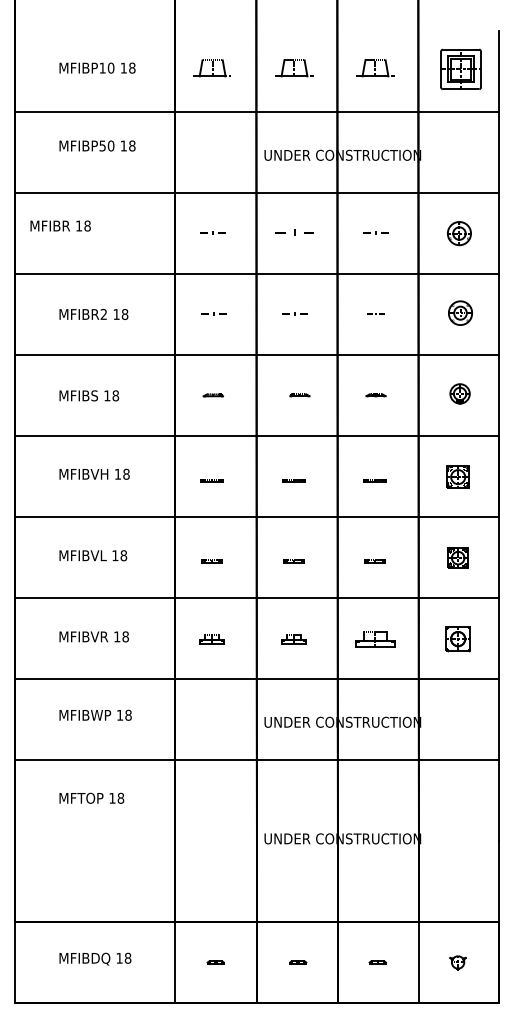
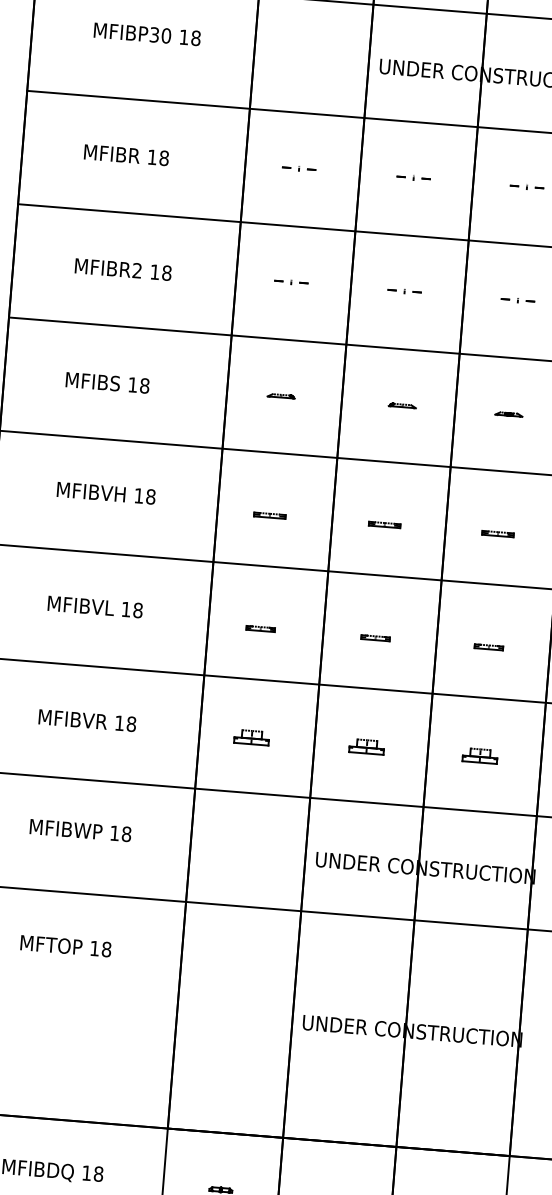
text: (102, 144) -> (154, 32), MFIBP50 -> MFIBP30
text: (60, 225) -> (126, 154), moved
part: (294, 232) -> (413, 177), size x0.62
part: (375, 313) -> (517, 299), size x1.43
part: (374, 639) -> (479, 755), size x0.62

